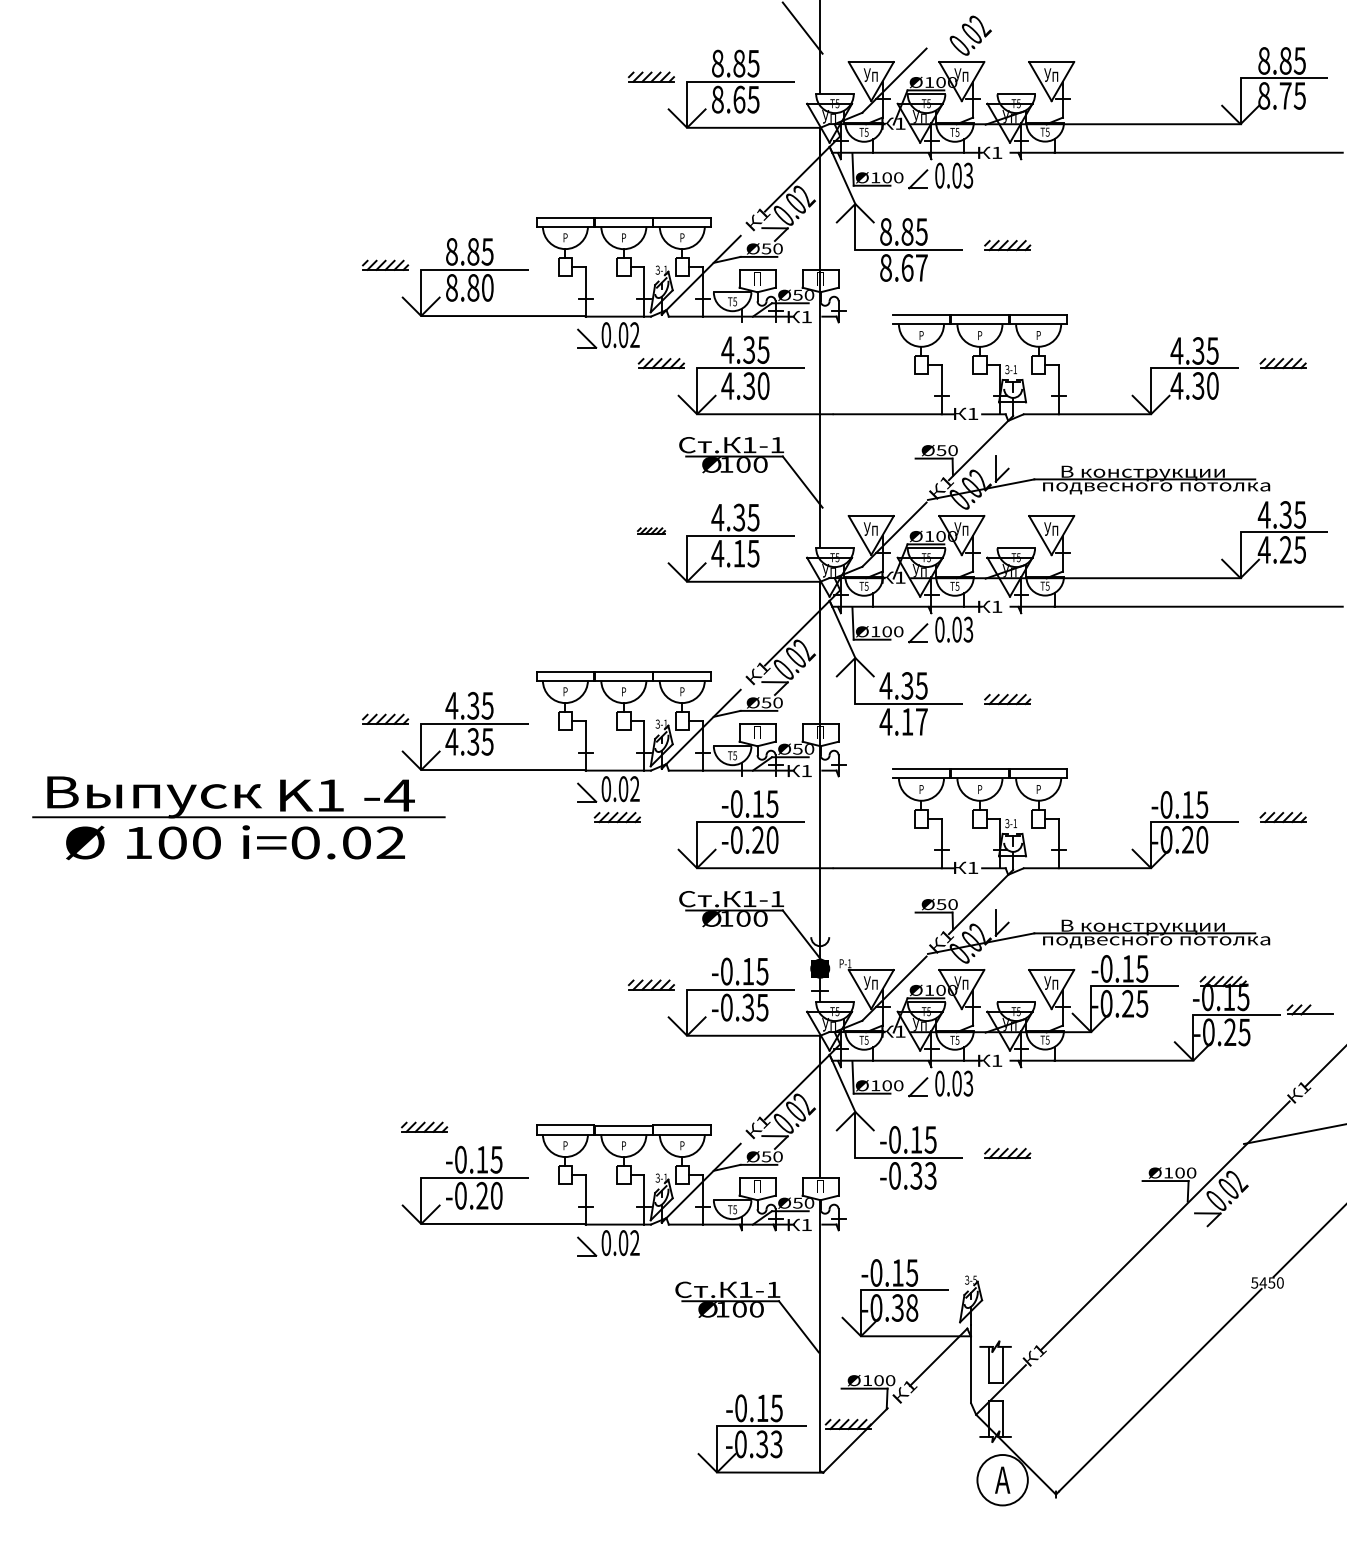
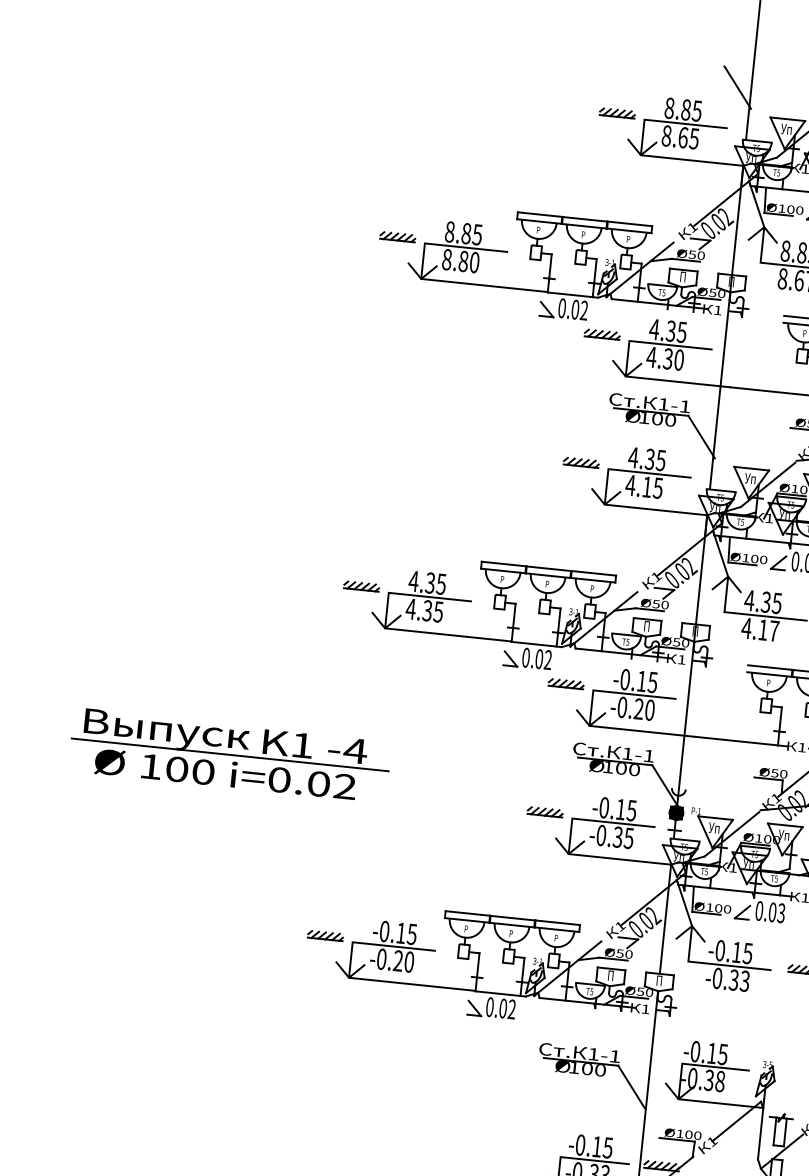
part: (651, 530) -> (581, 462), size x1.67
part: (616, 817) -> (565, 683), moved
part: (238, 818) -> (229, 755), moved
part: (424, 1126) -> (325, 935), moved

